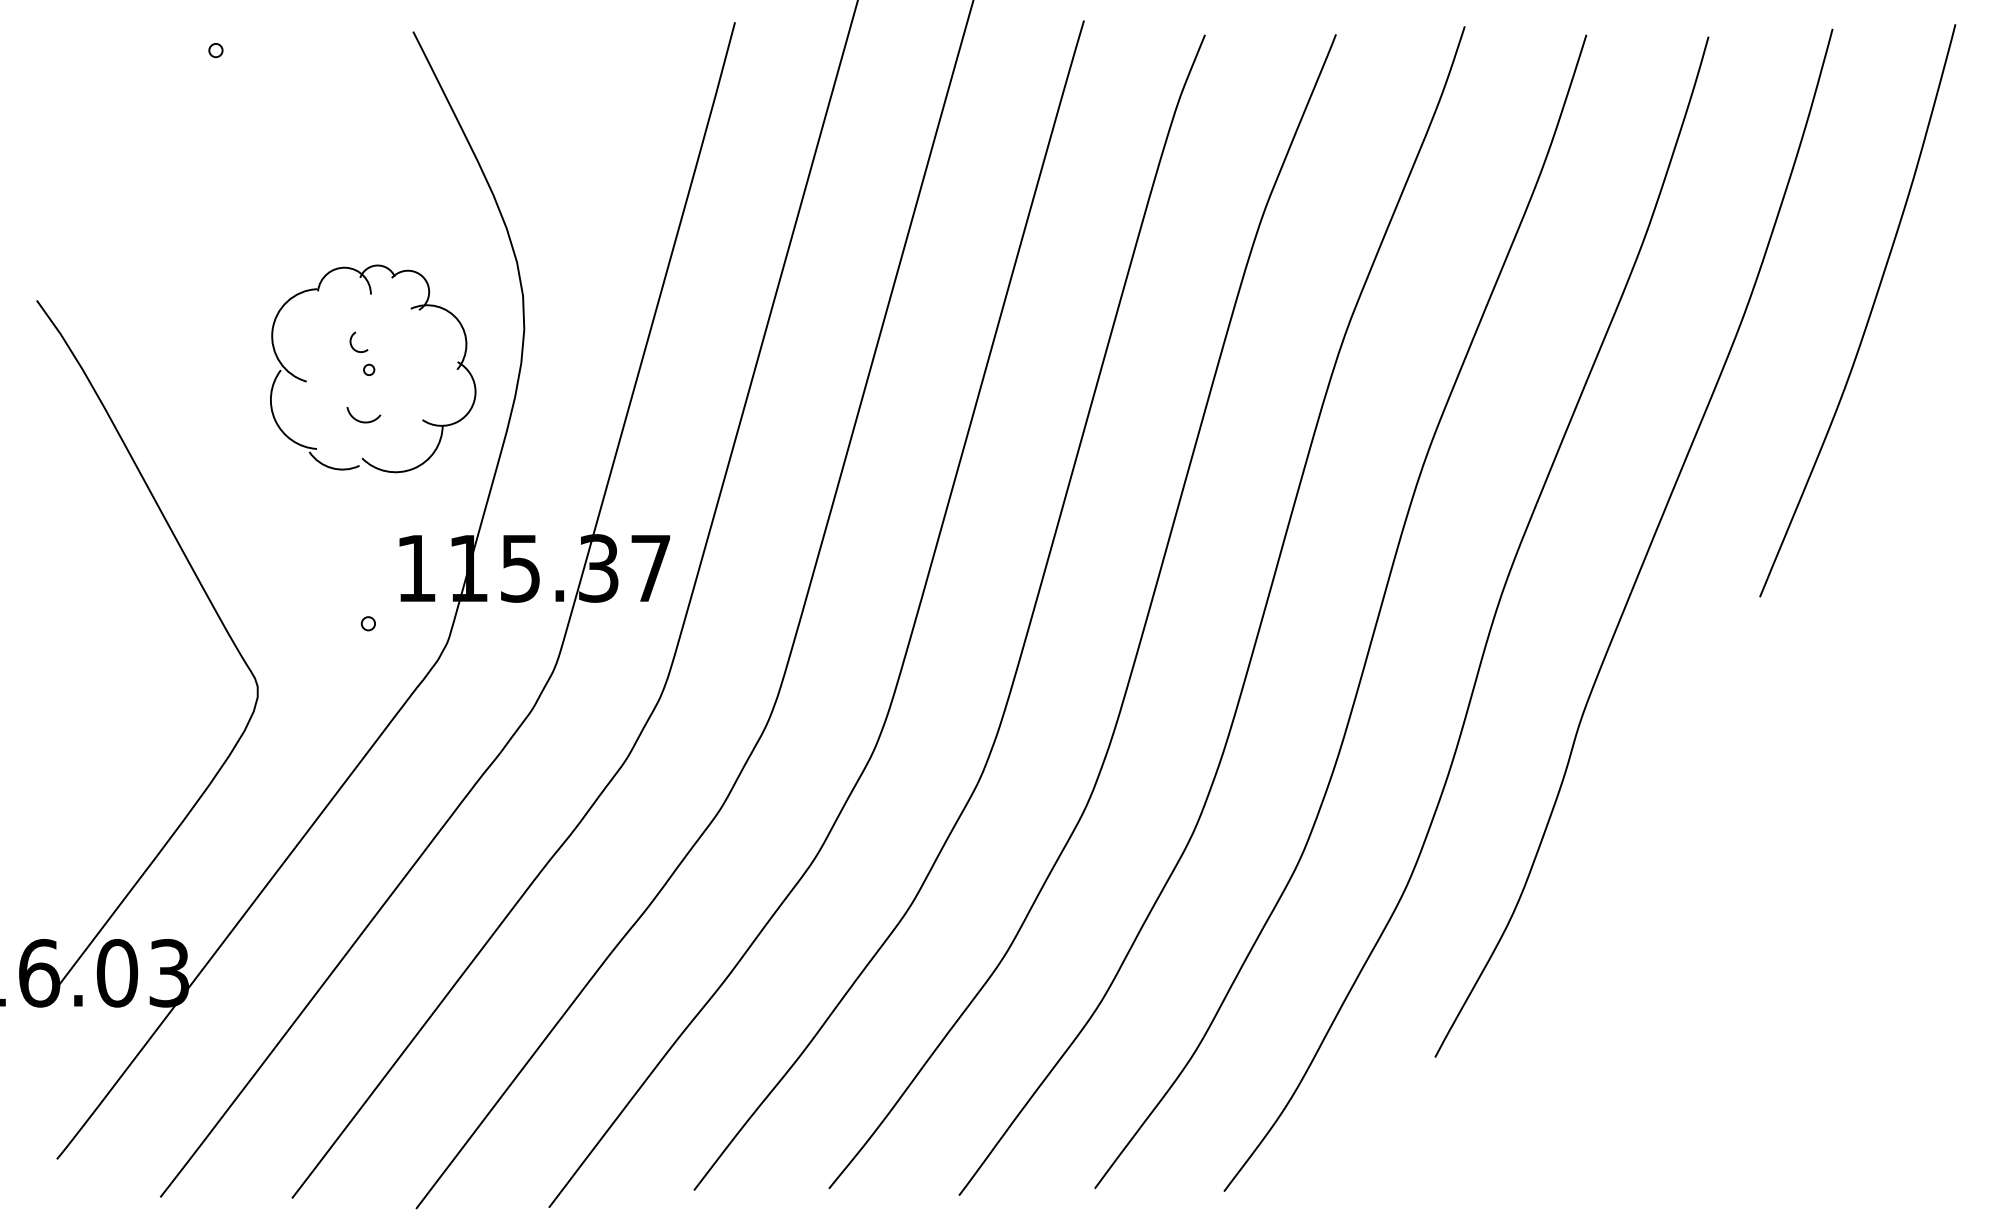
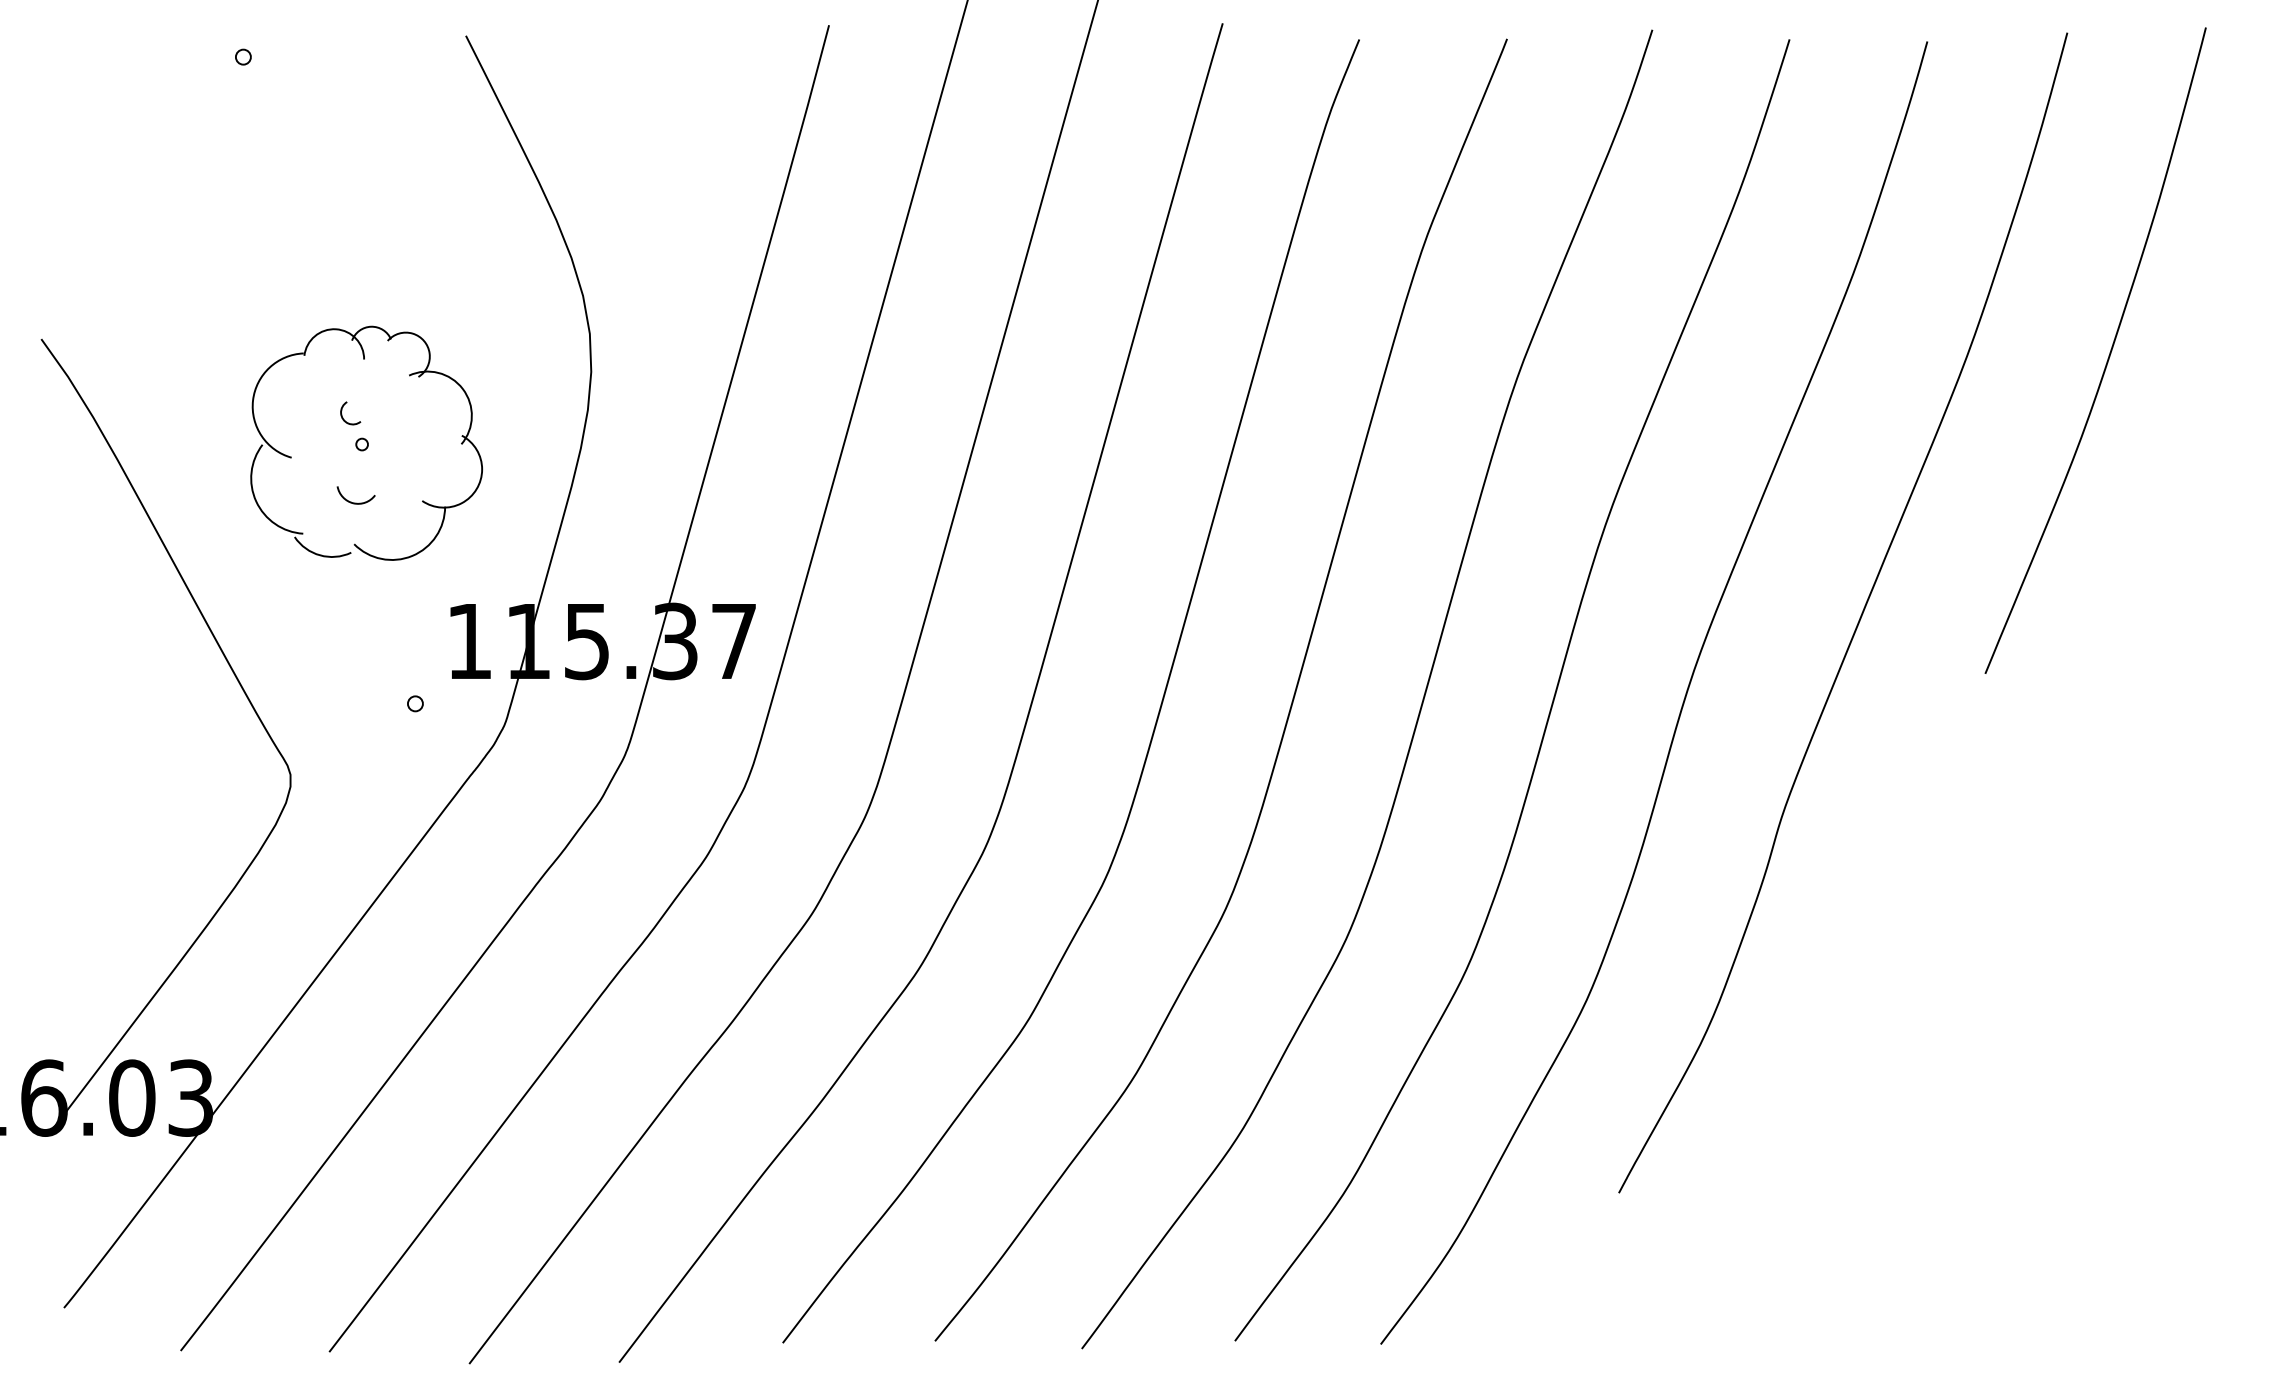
part: (373, 368) -> (367, 442), moved

